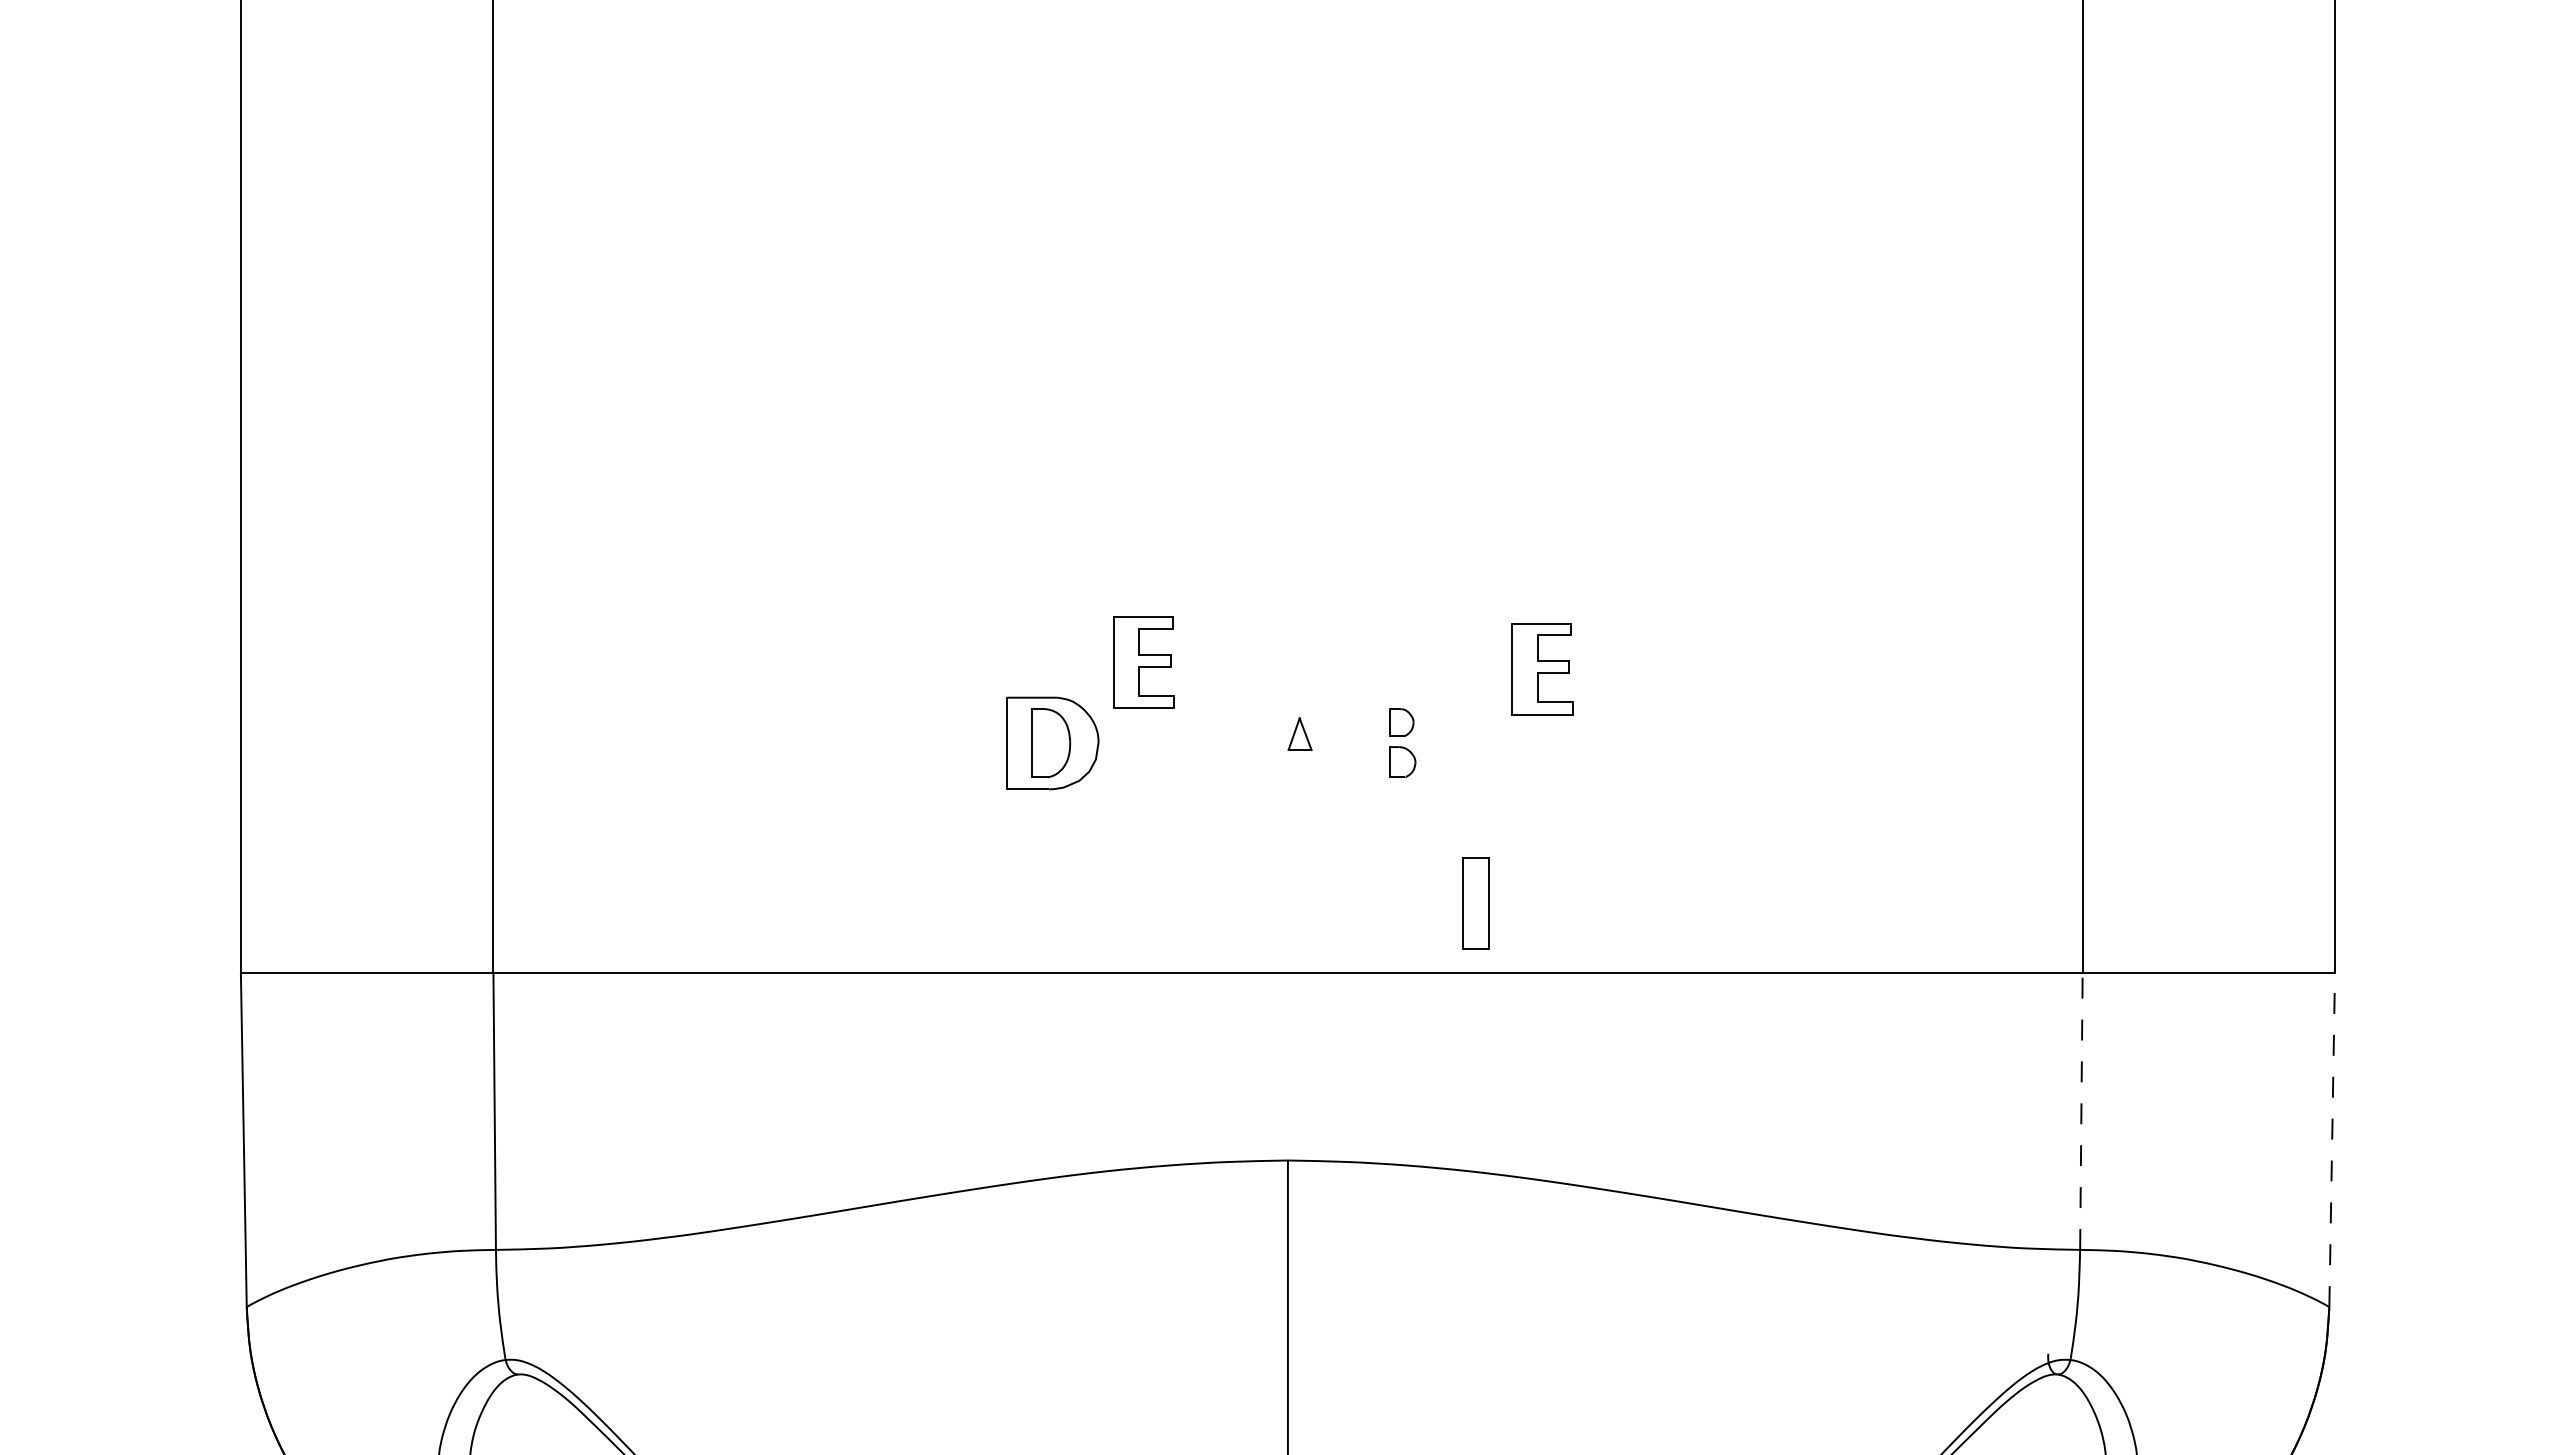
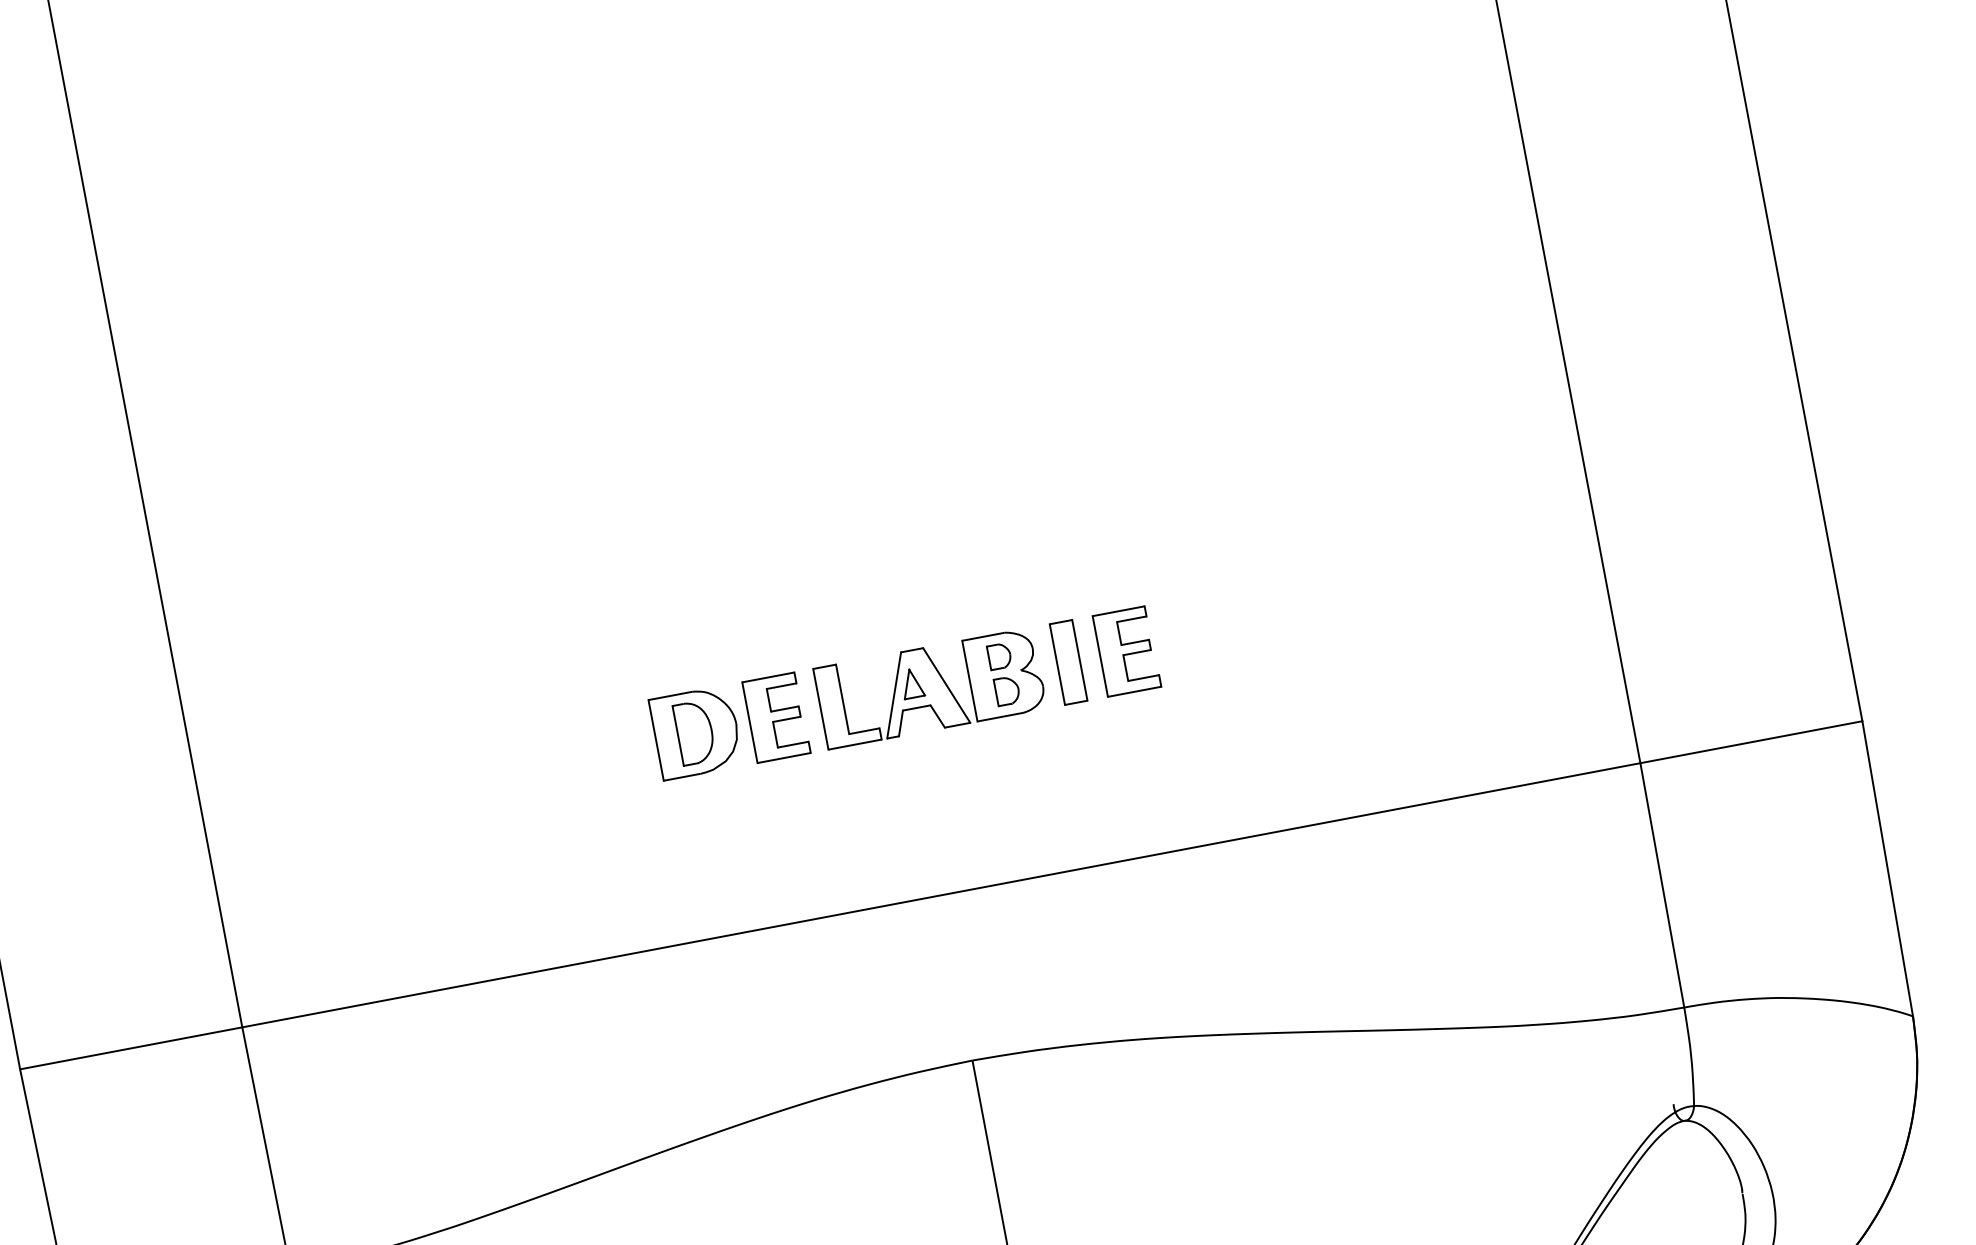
part: (1143, 662) -> (776, 717), moved
part: (1542, 669) -> (1127, 651), moved
part: (1318, 743) -> (930, 688), added
part: (1475, 903) -> (1068, 662), moved
line: (2081, 1111) -> (1662, 885), dashed -> solid
line: (2332, 1139) -> (1887, 868), dashed -> solid

